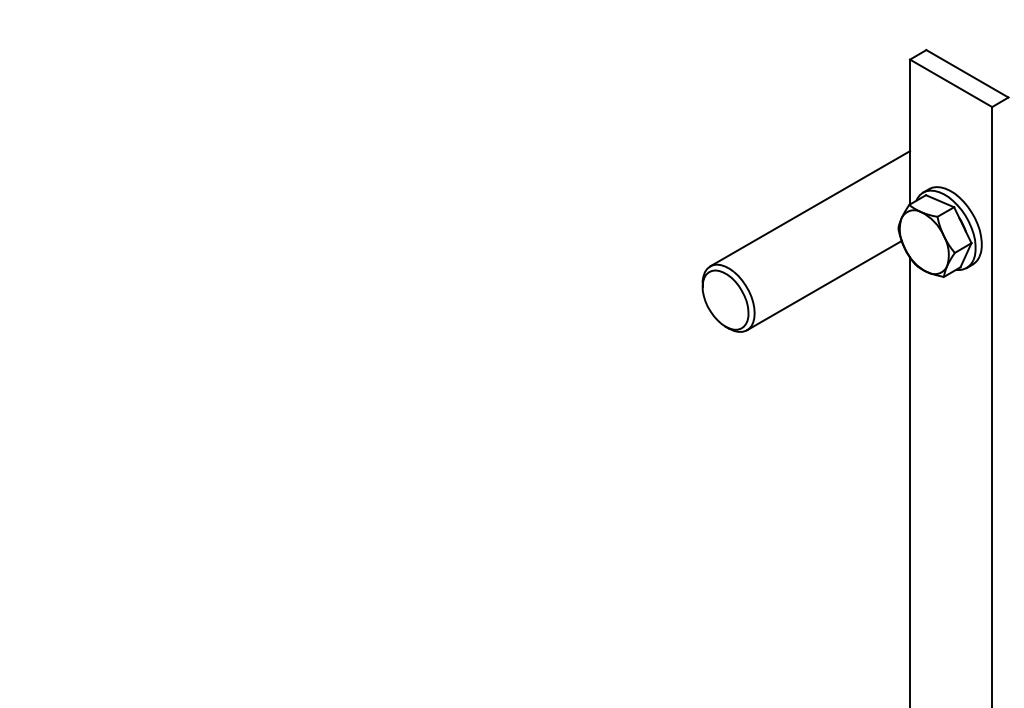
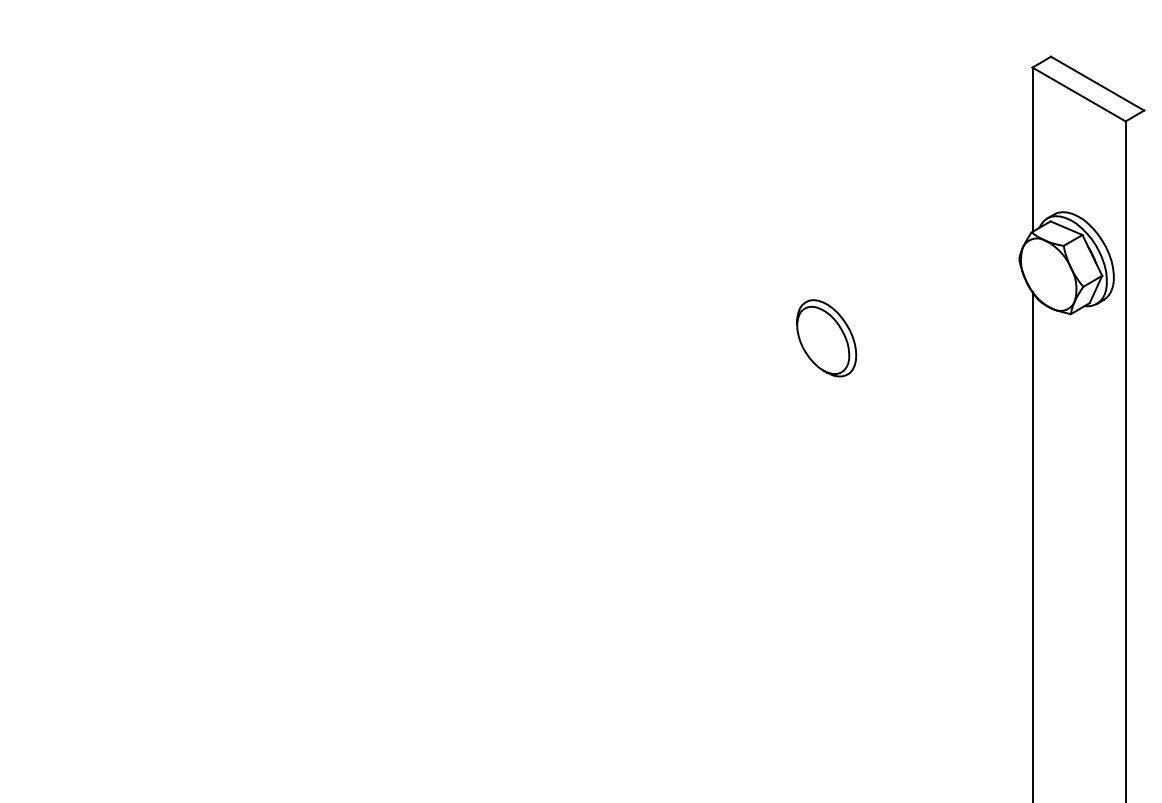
line: (810, 208) -> (919, 236), removed
line: (824, 285) -> (935, 323), removed

